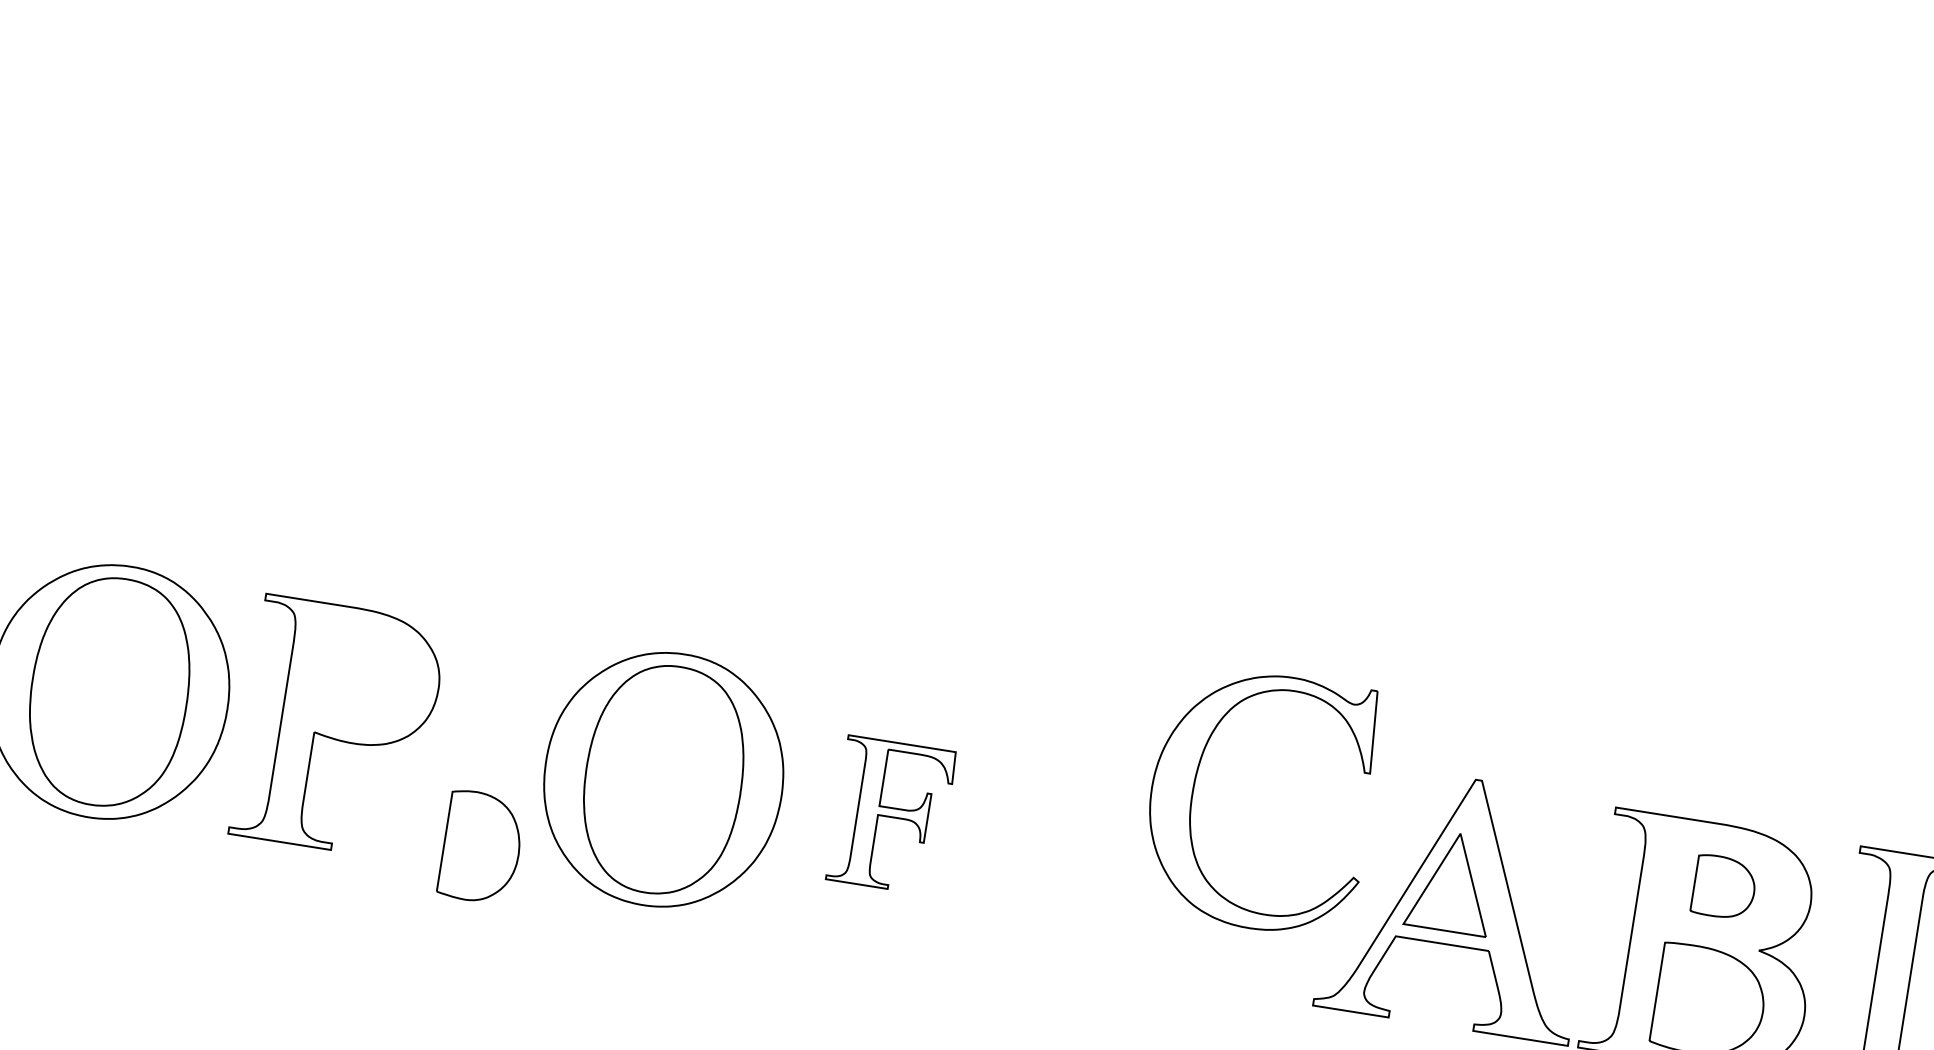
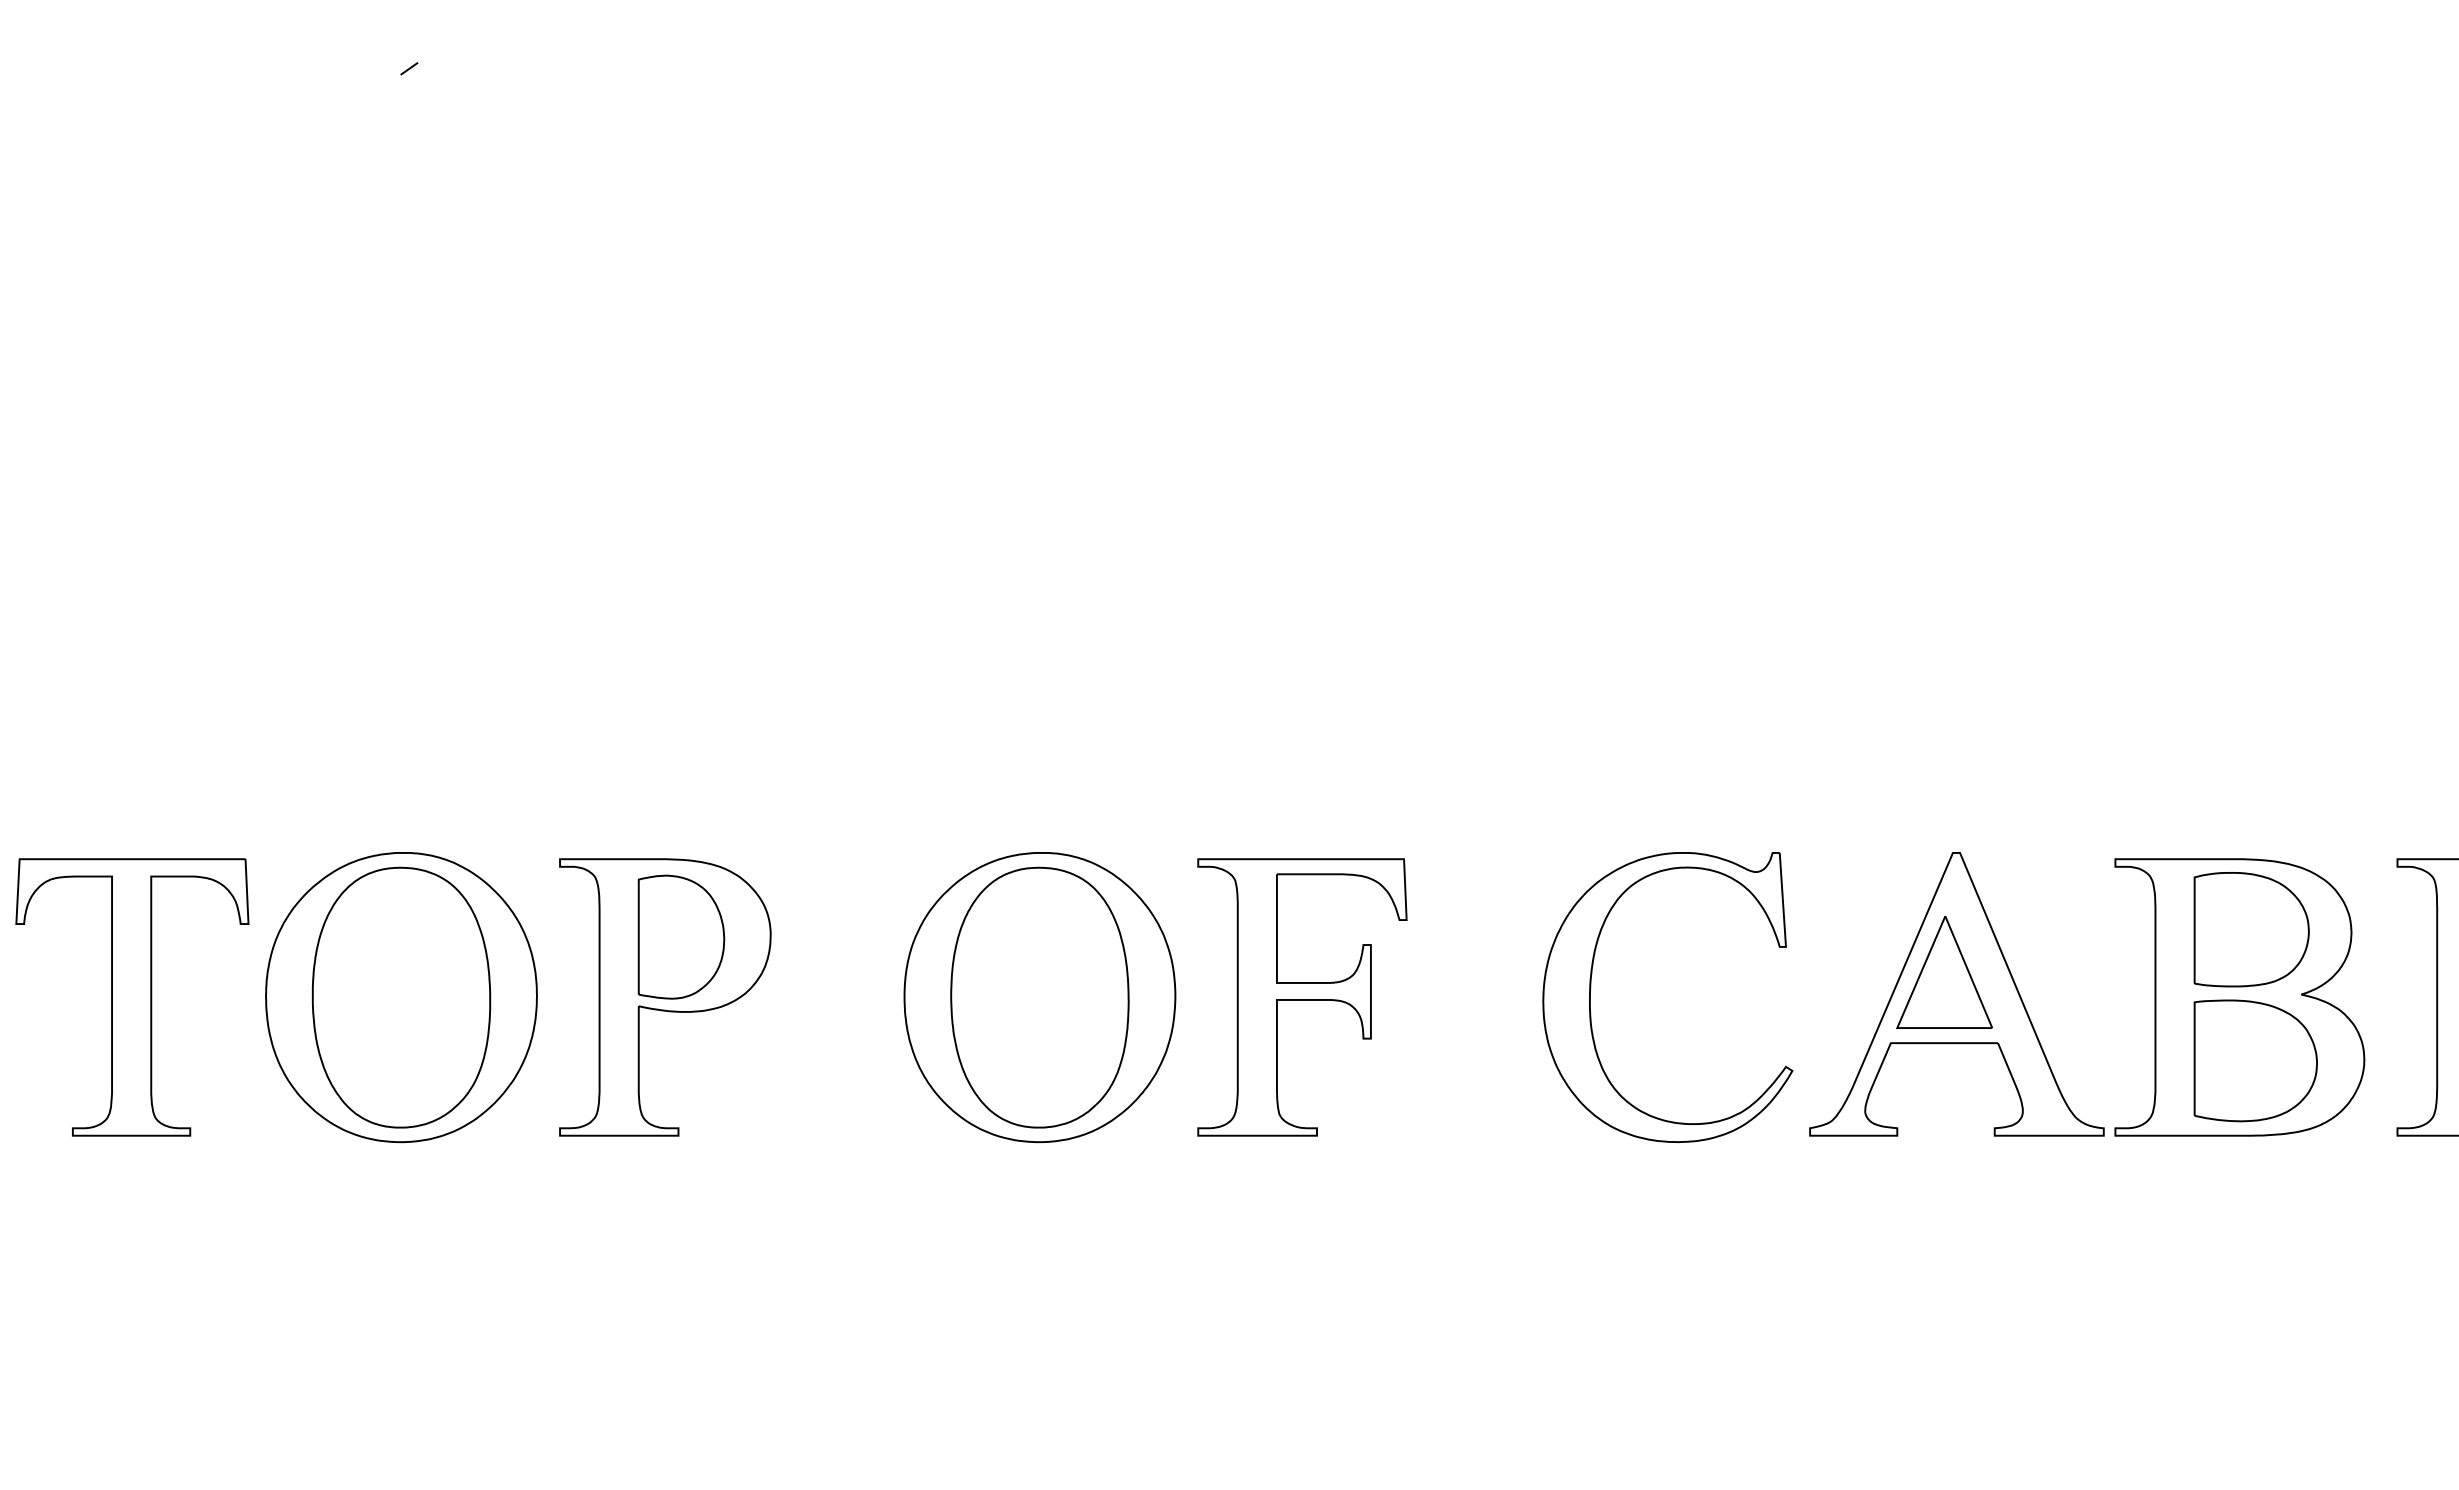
part: (1195, 783) -> (1591, 988), moved
part: (891, 815) -> (1302, 997), size x1.67
part: (481, 847) -> (681, 936), moved
part: (1724, 887) -> (2251, 929), size x1.67

